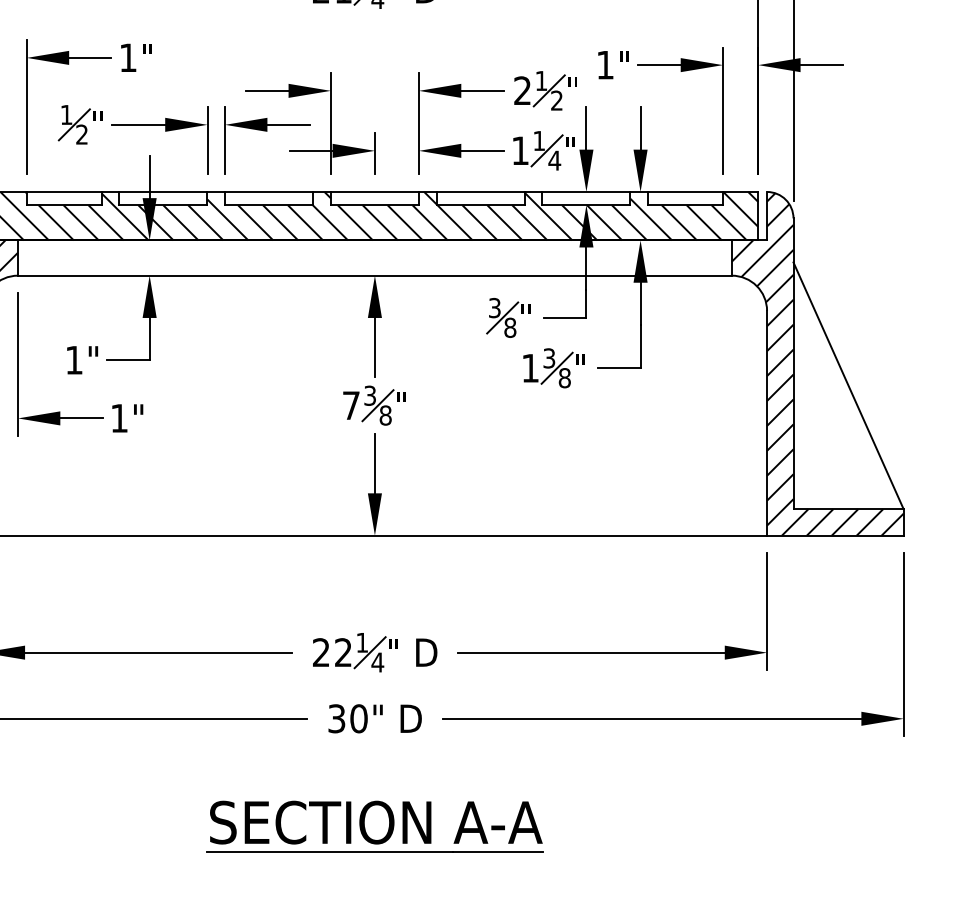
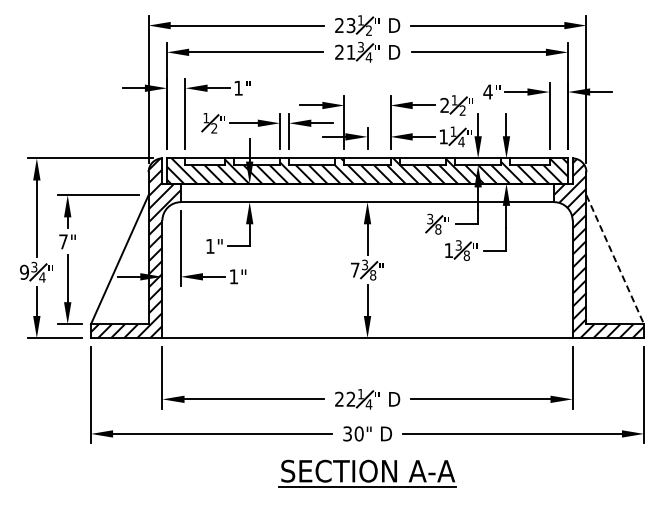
text: (604, 64) -> (487, 91), 1 -> 4
line: (849, 385) -> (615, 259), solid -> dashed
part: (374, 826) -> (367, 473), moved

